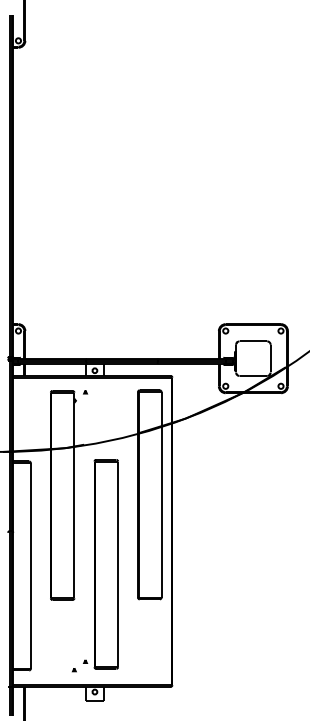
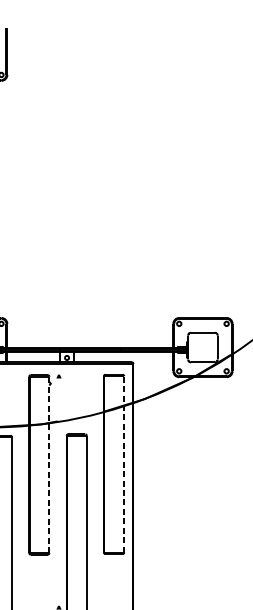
line: (161, 494) -> (124, 464), solid -> dashed
line: (74, 495) -> (49, 464), solid -> dashed

